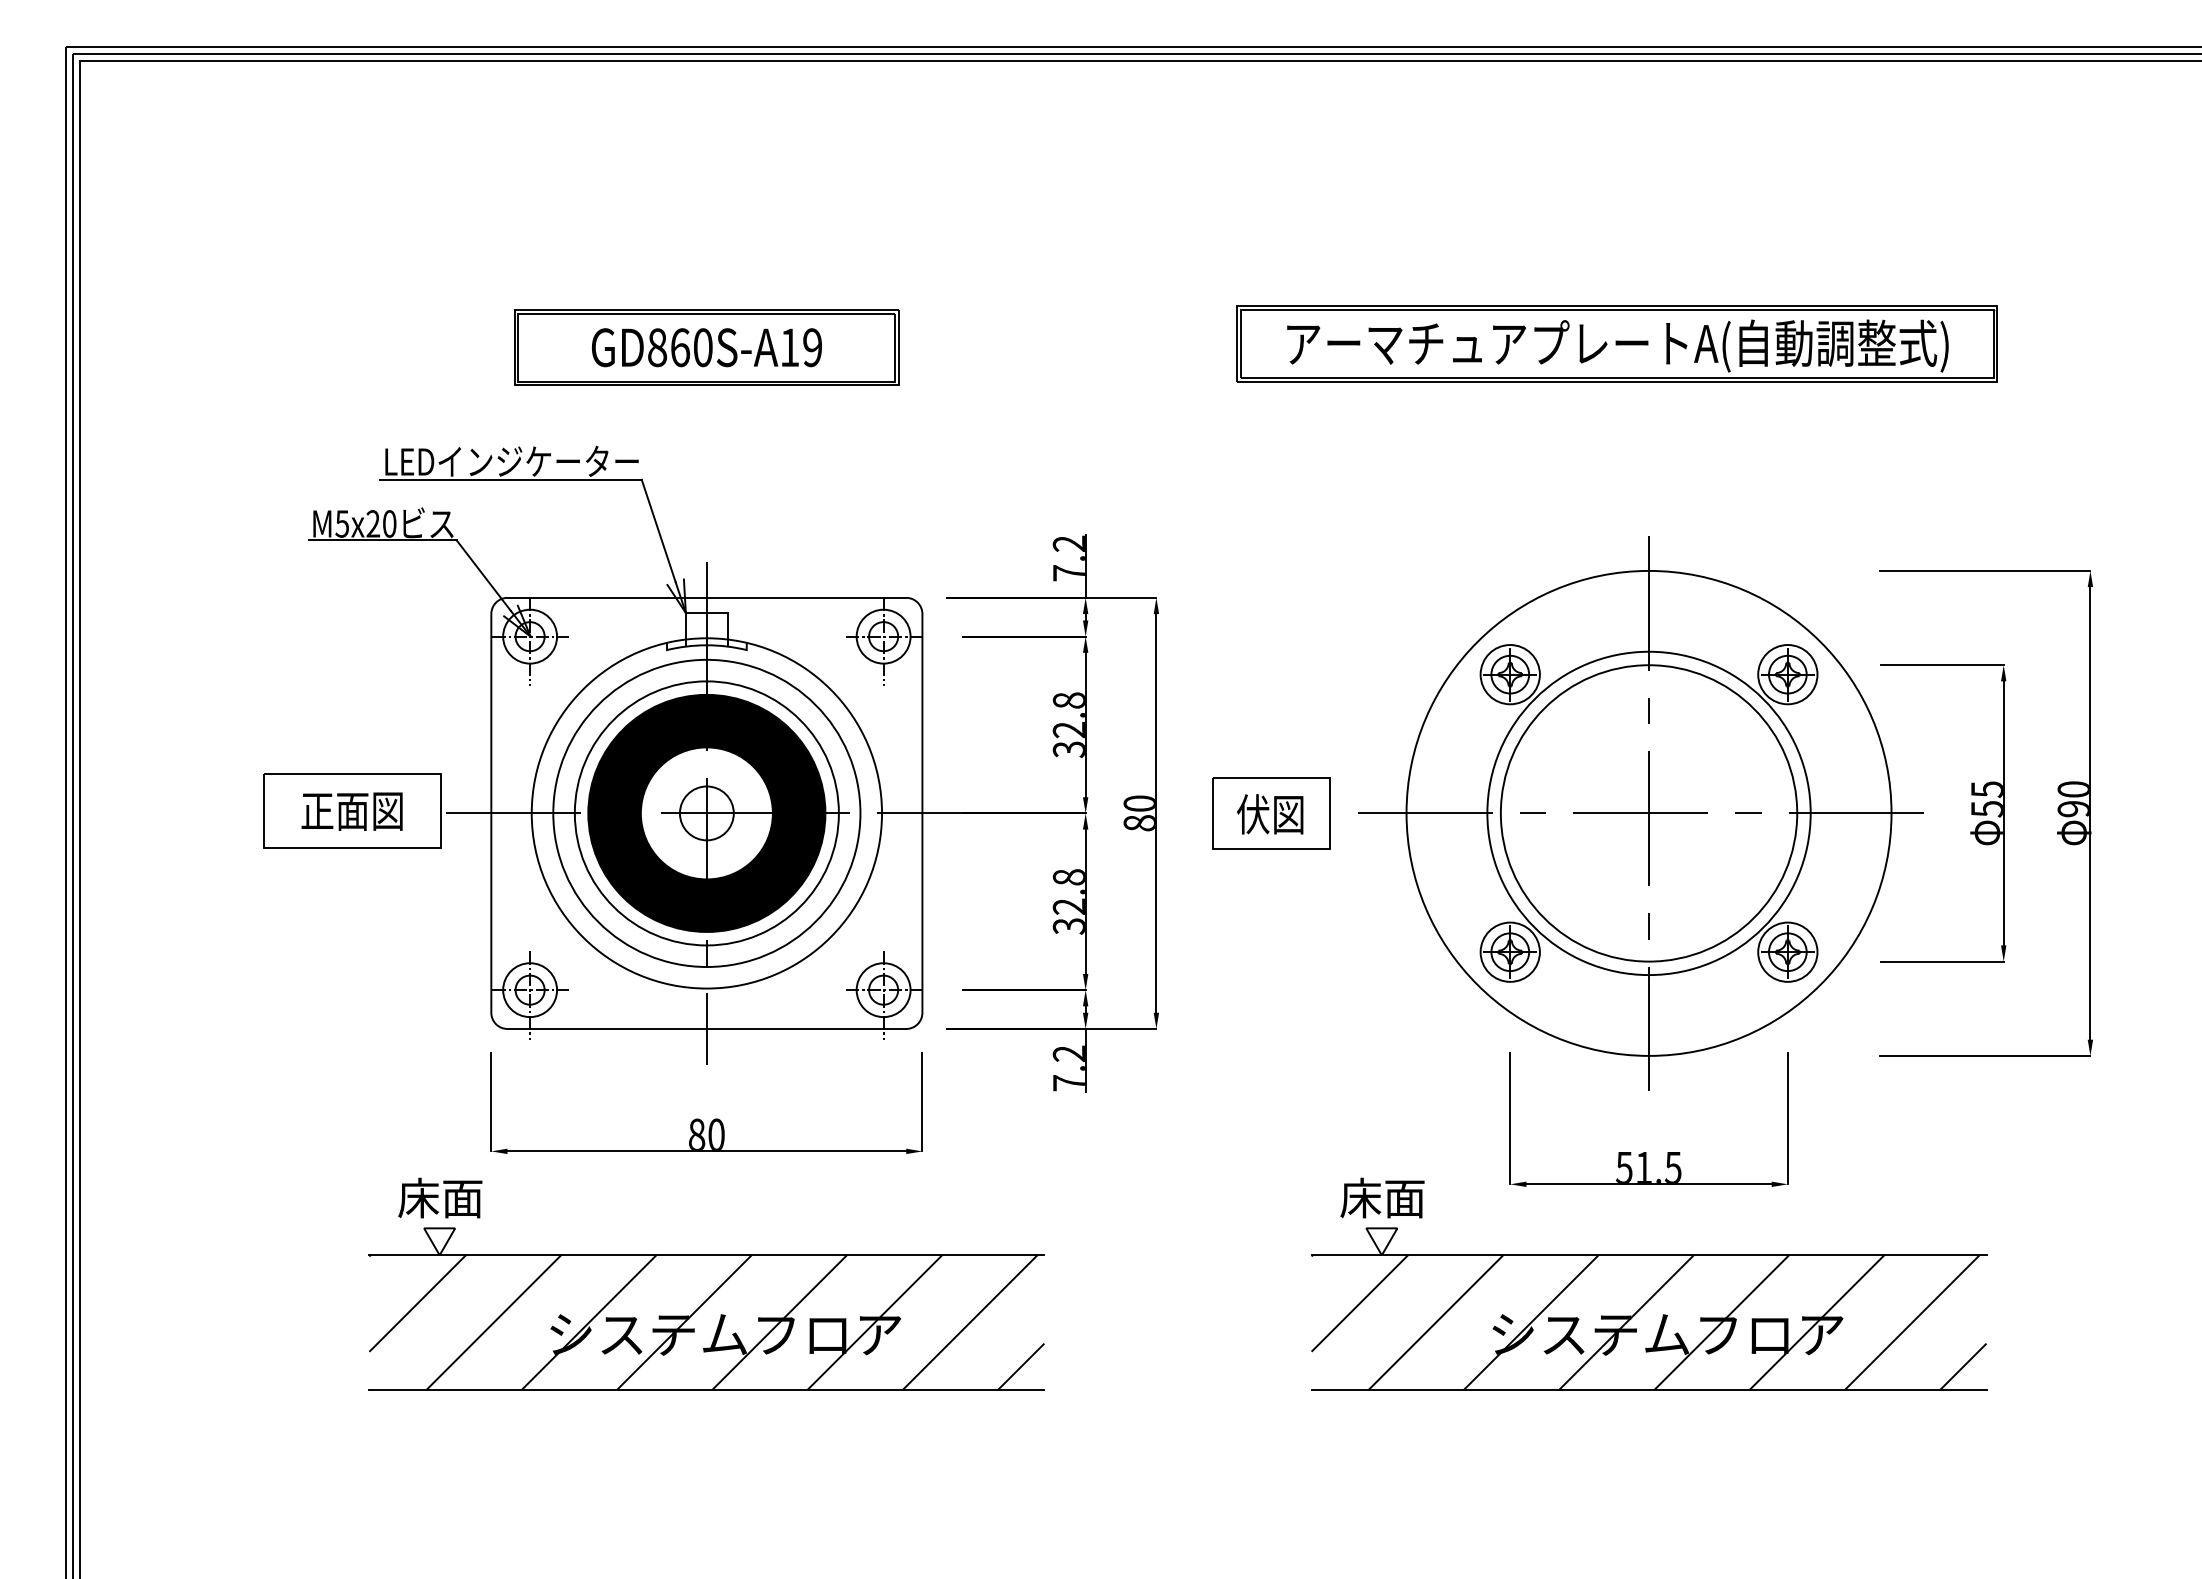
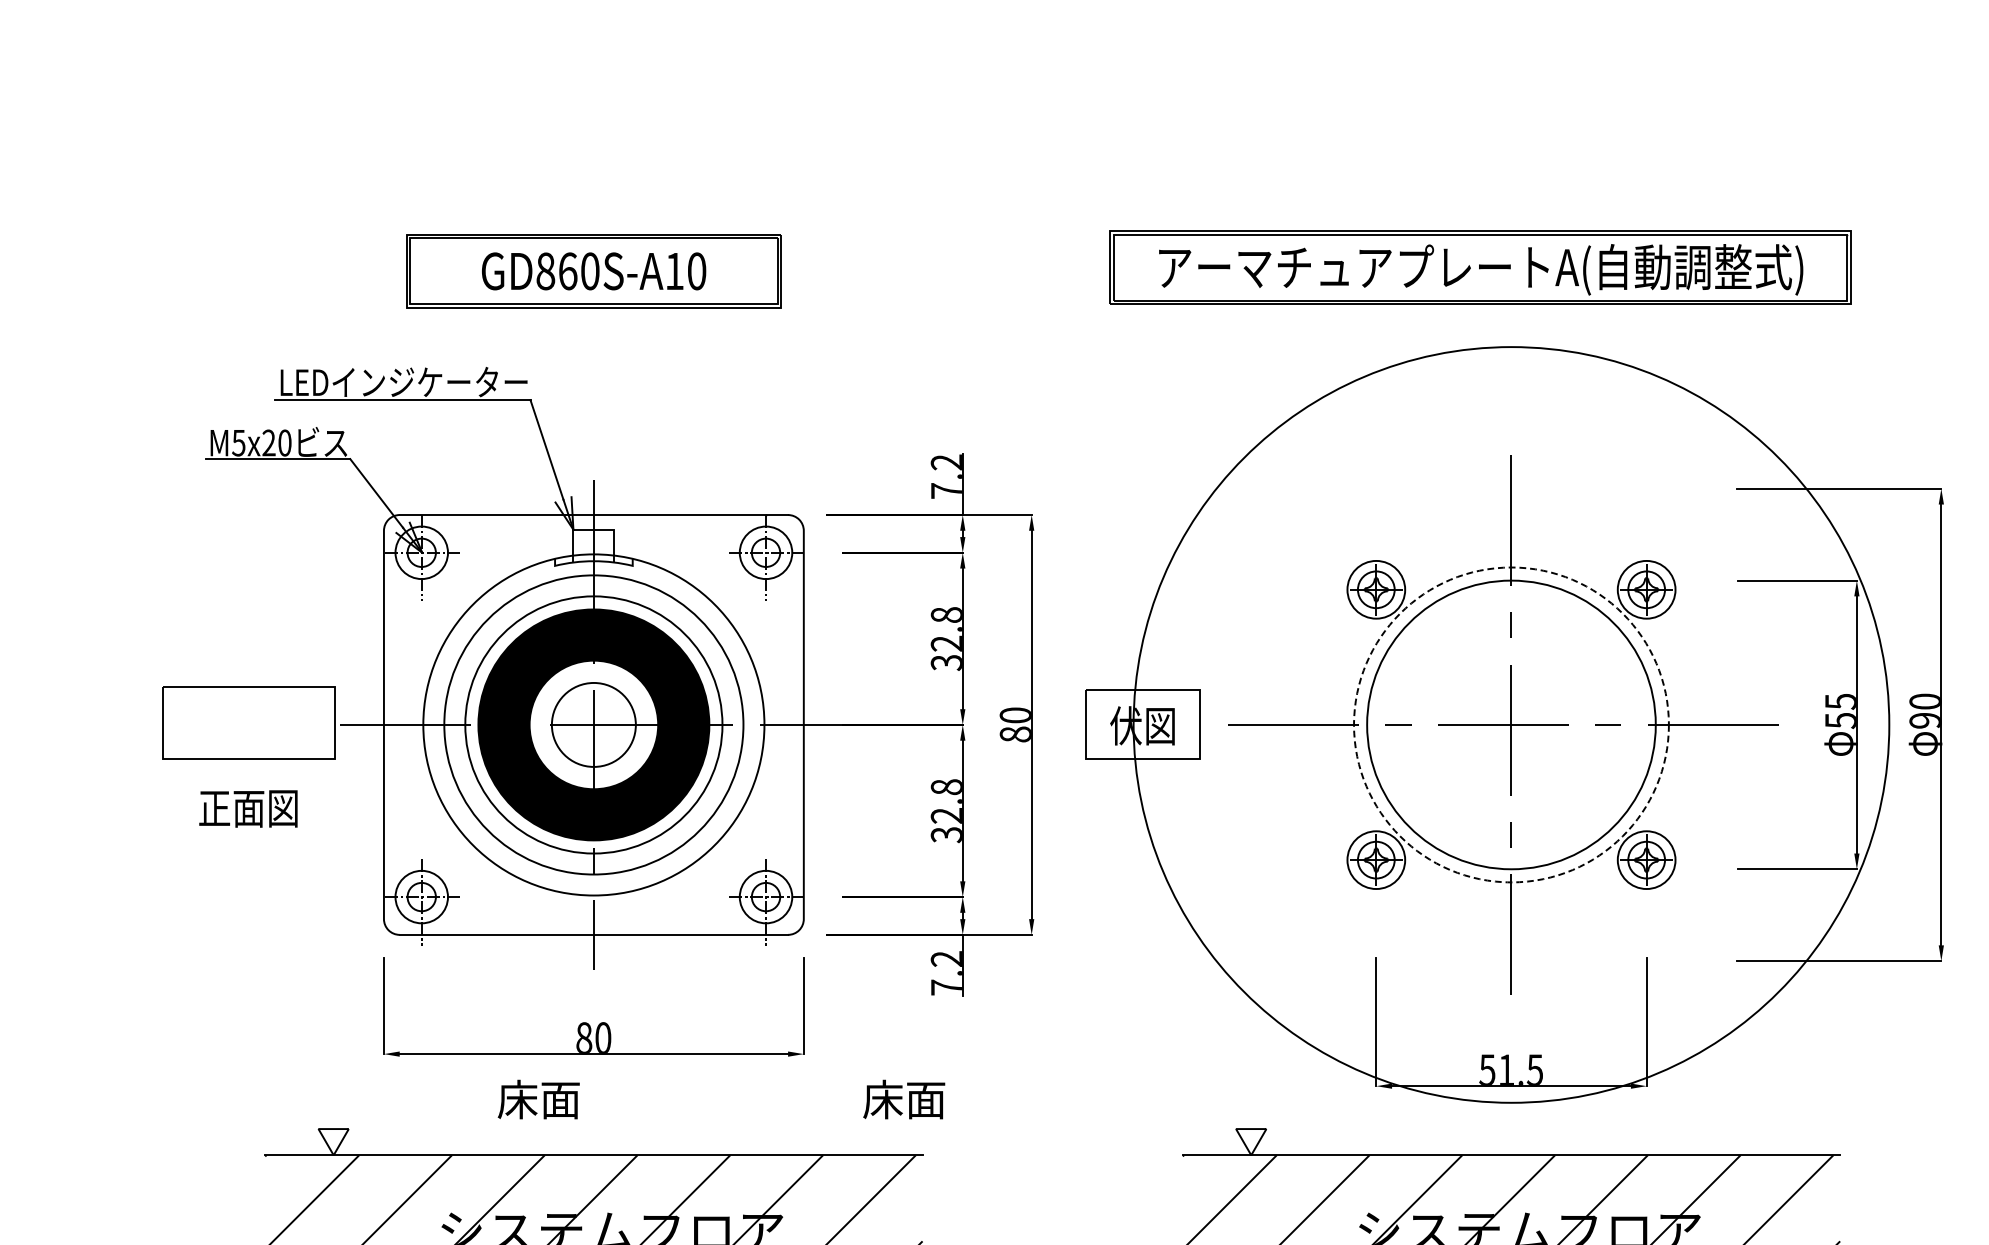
text: (812, 347) -> (696, 271), GD860S-A19 -> GD860S-A10
text: (351, 811) -> (247, 808), moved
circle: (1648, 812) -> (1510, 724), size x1.6
circle: (706, 813) -> (593, 725), size x1.6
circle: (1648, 813) -> (1510, 725), solid -> dashed
text: (440, 1197) -> (538, 1099), moved
text: (1382, 1197) -> (904, 1099), moved

